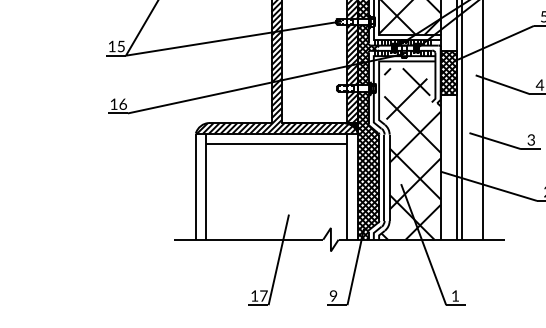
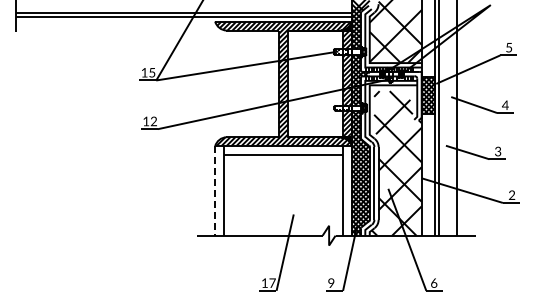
text: (122, 104) -> (153, 121), 16 -> 12
line: (196, 186) -> (215, 190), solid -> dashed
text: (455, 295) -> (434, 282), 1 -> 6

